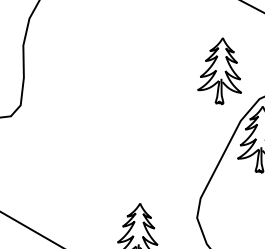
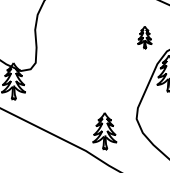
part: (220, 71) -> (144, 37), size x0.6

